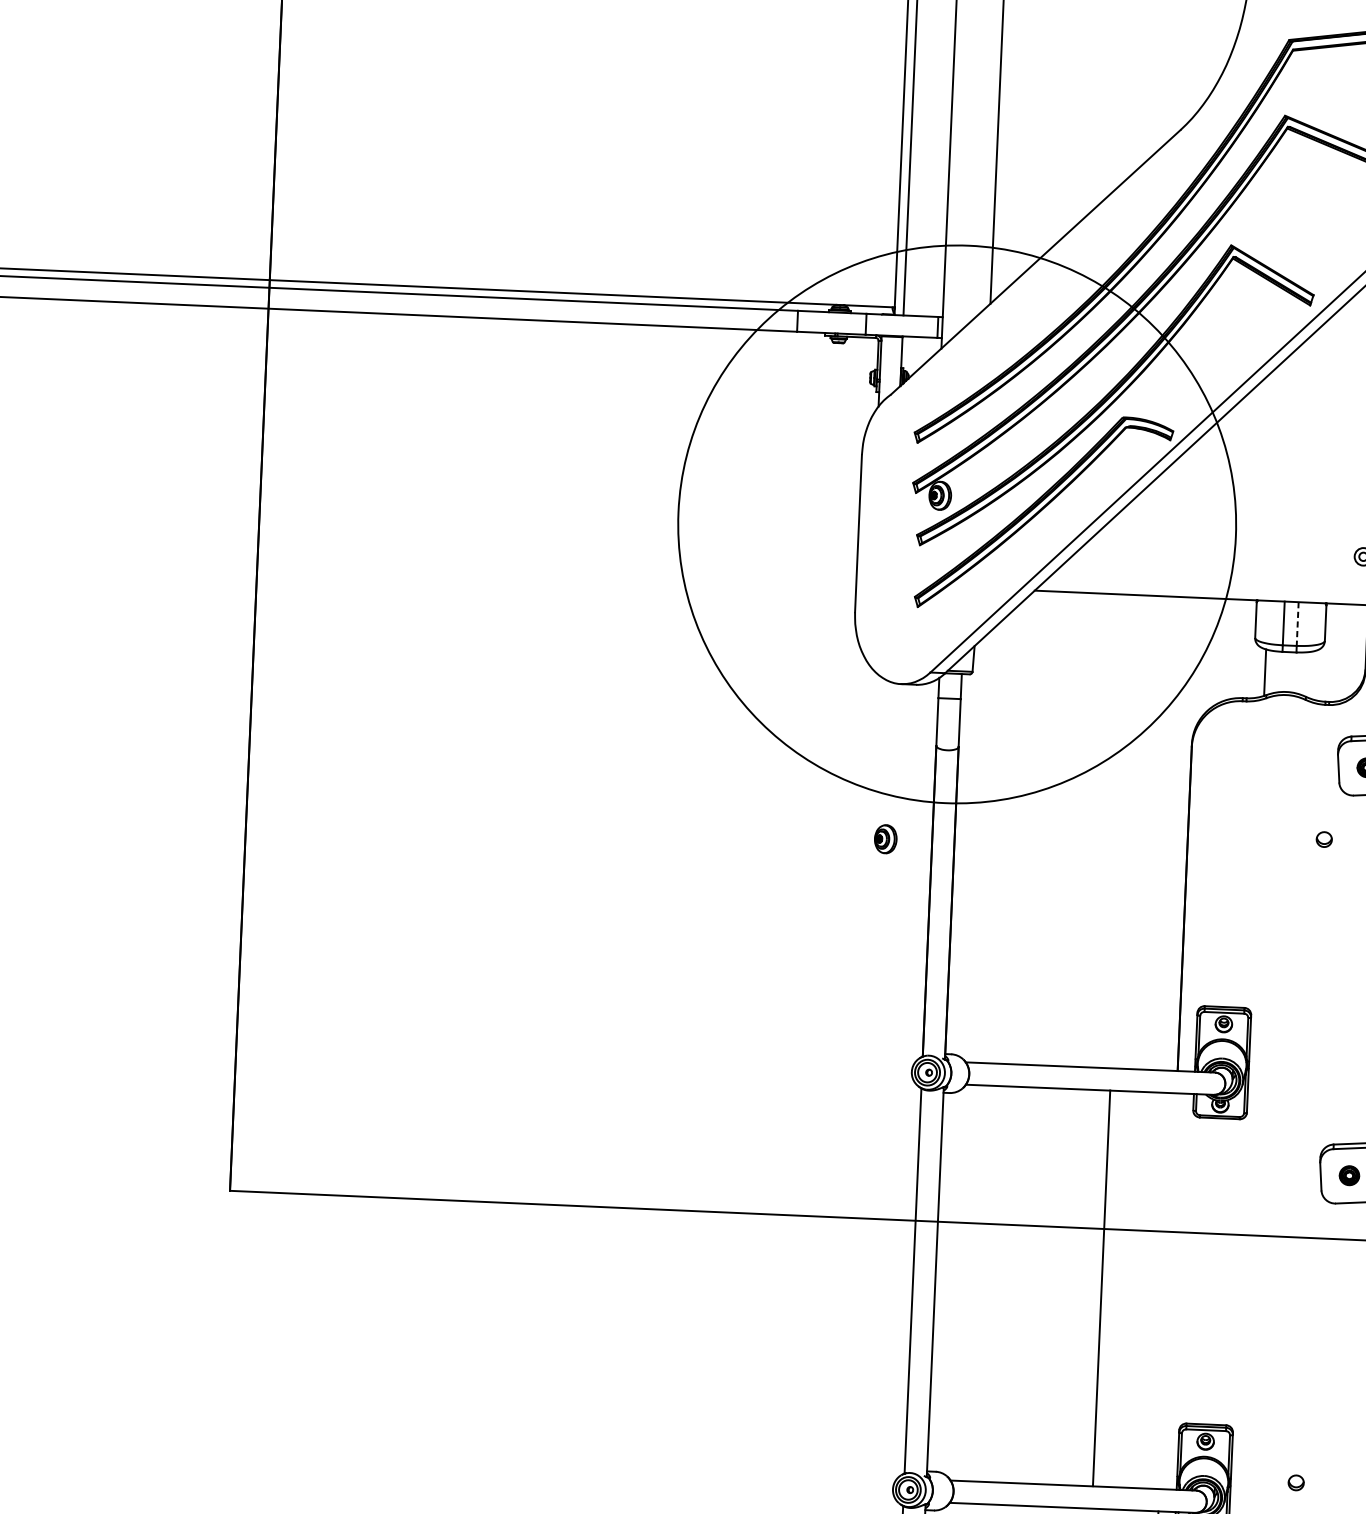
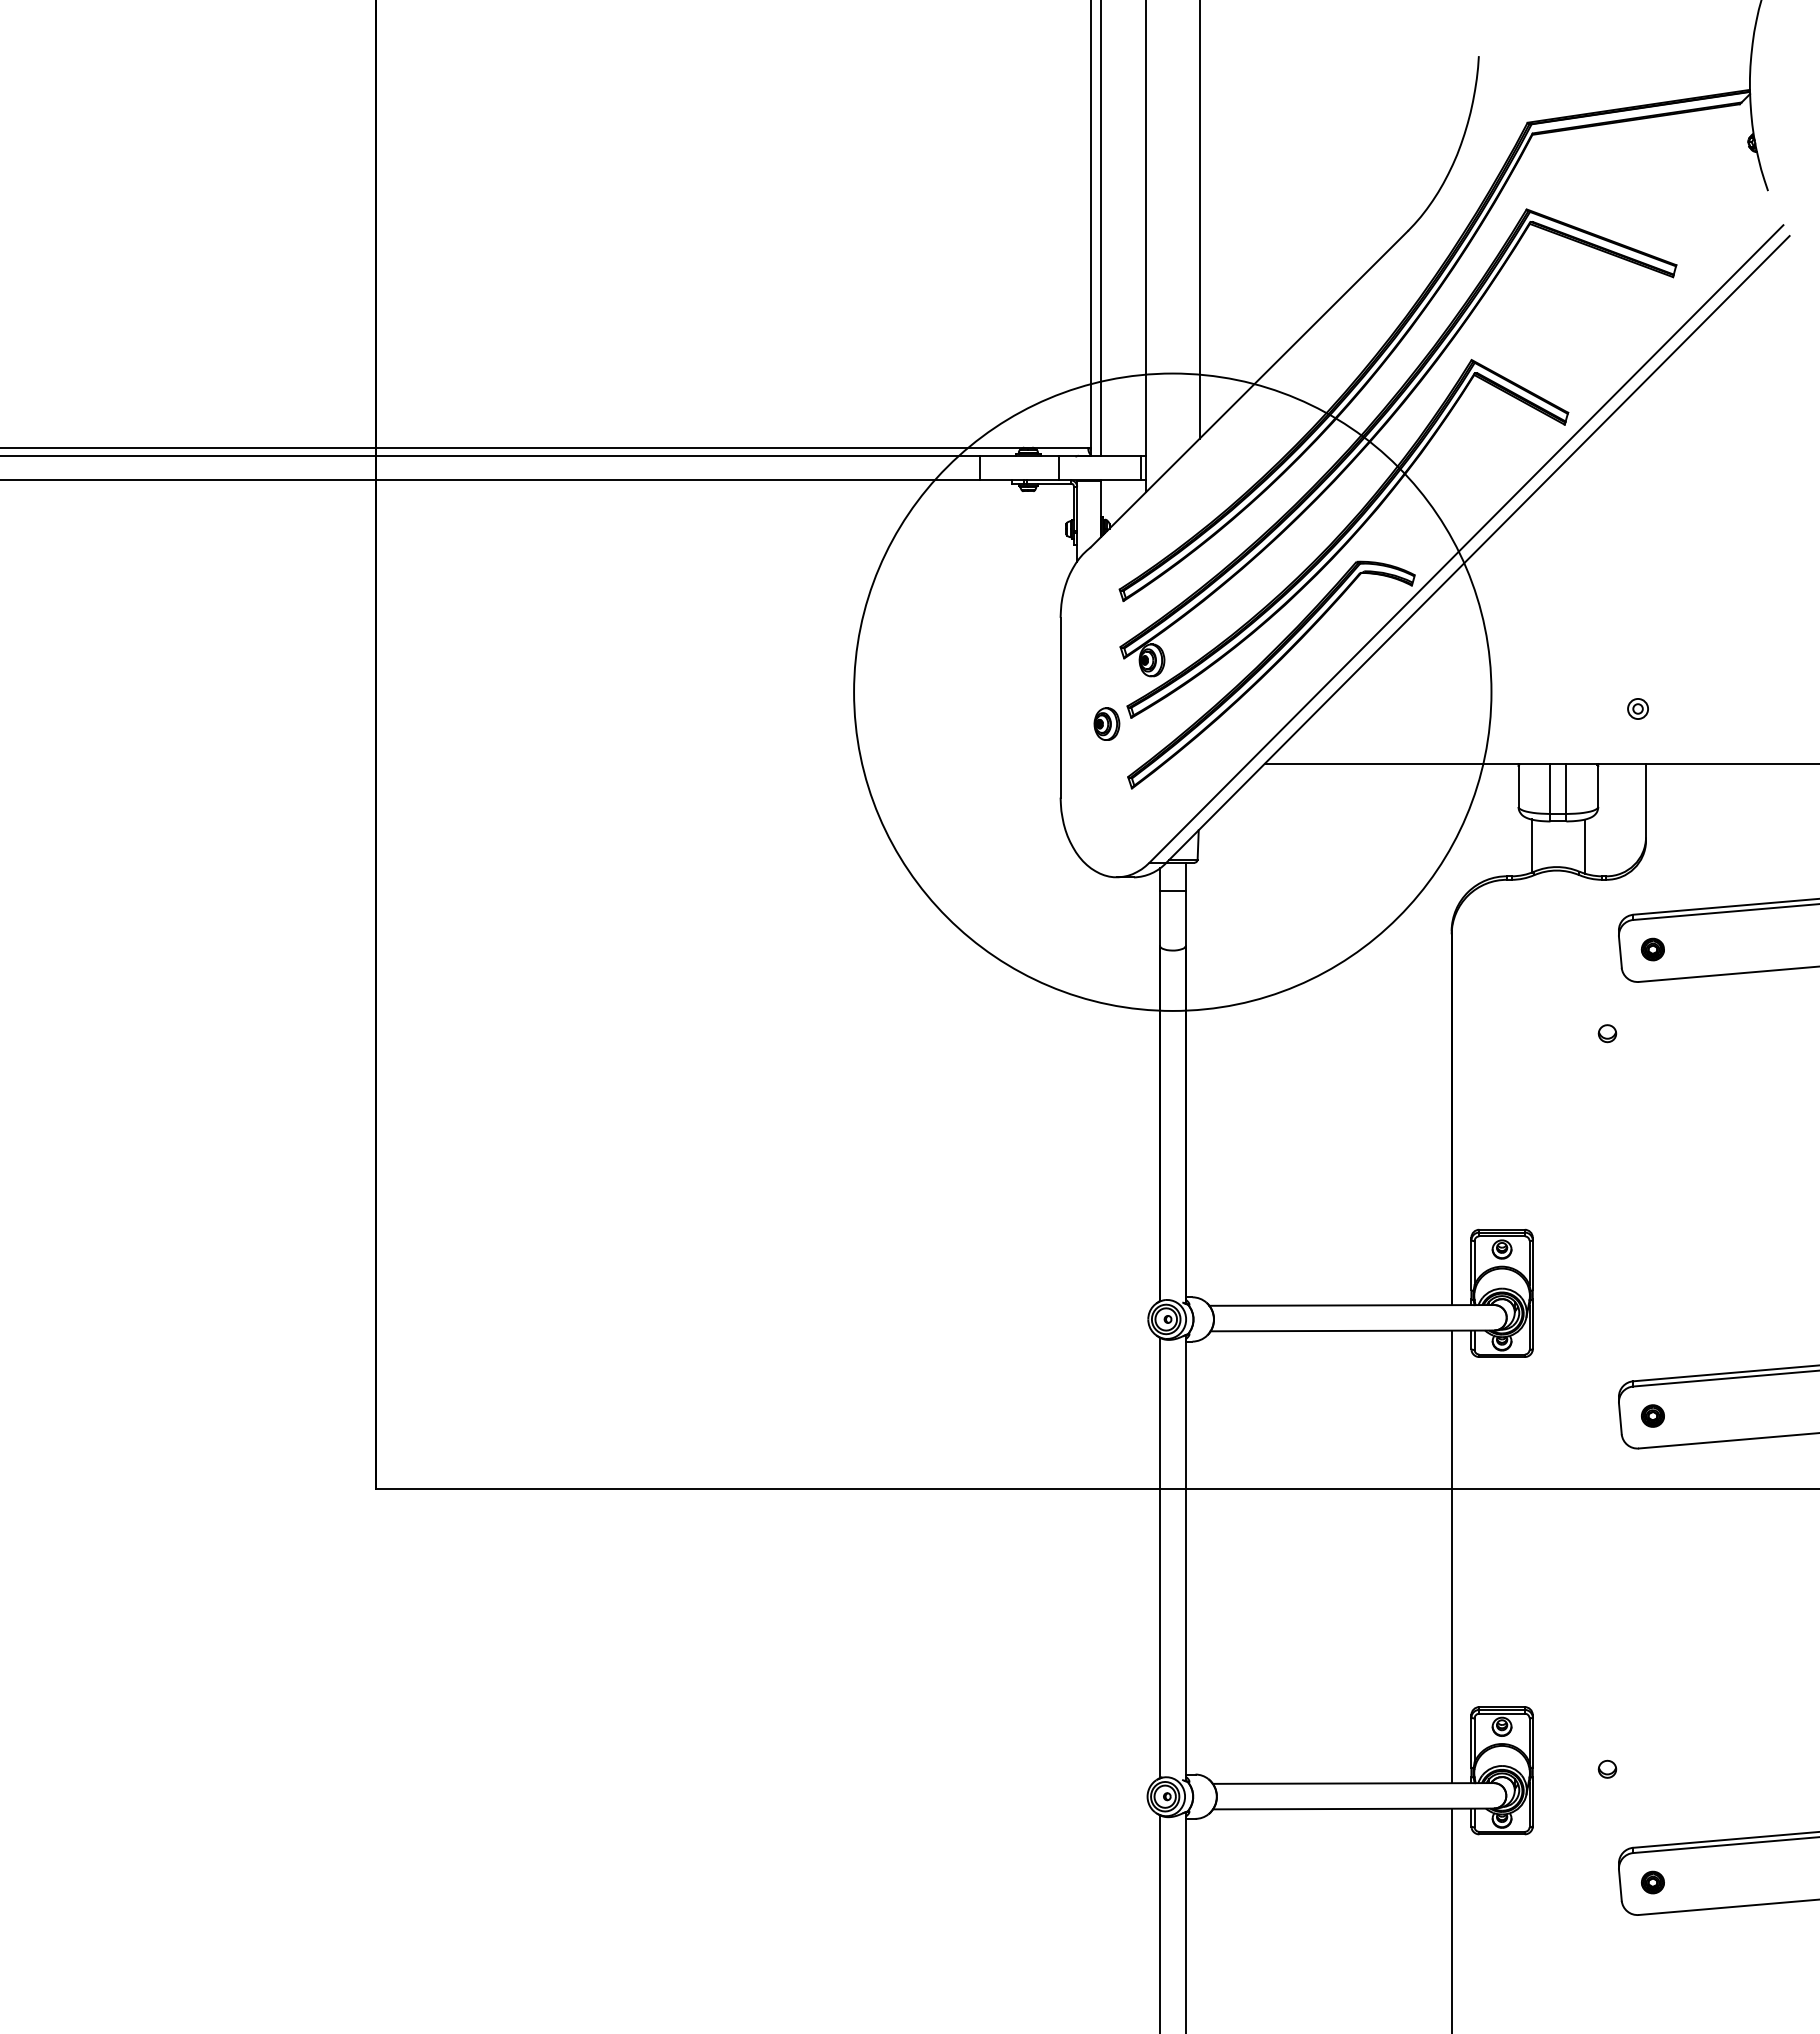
line: (1297, 624) -> (1566, 789), dashed -> solid
line: (1312, 675) -> (1585, 846), added
part: (885, 838) -> (1106, 723), moved
line: (1101, 1287) -> (1451, 1556), moved

